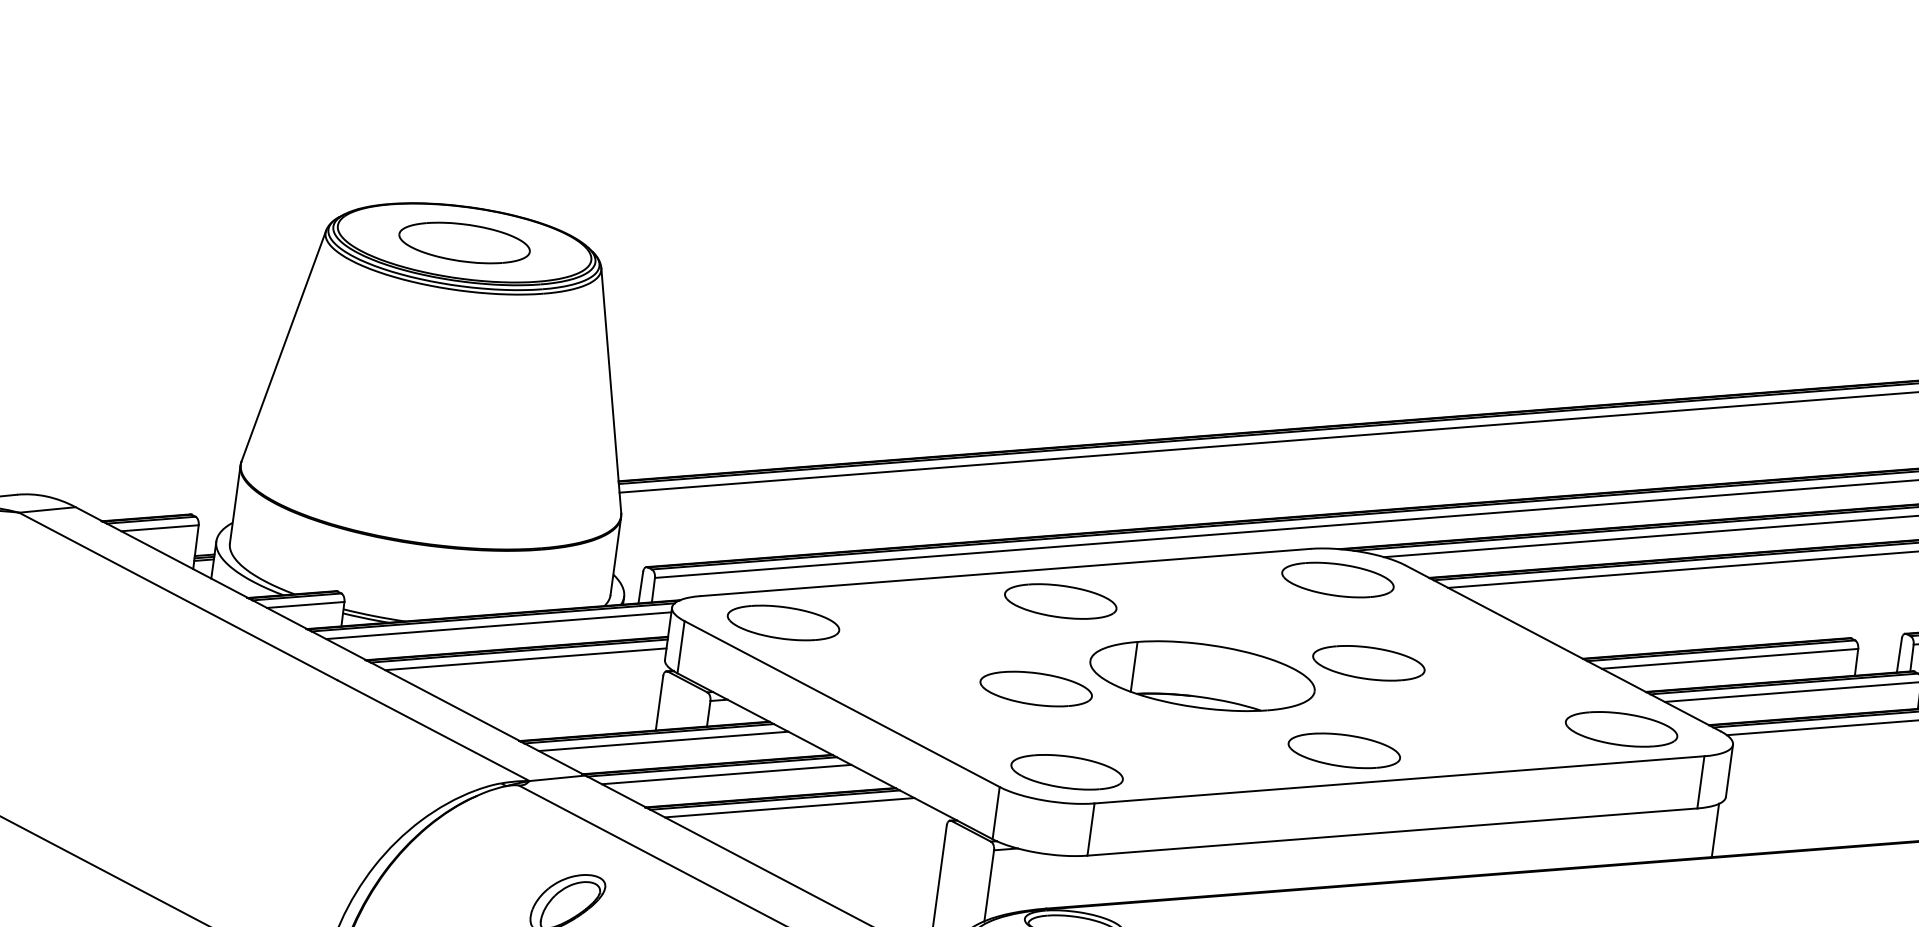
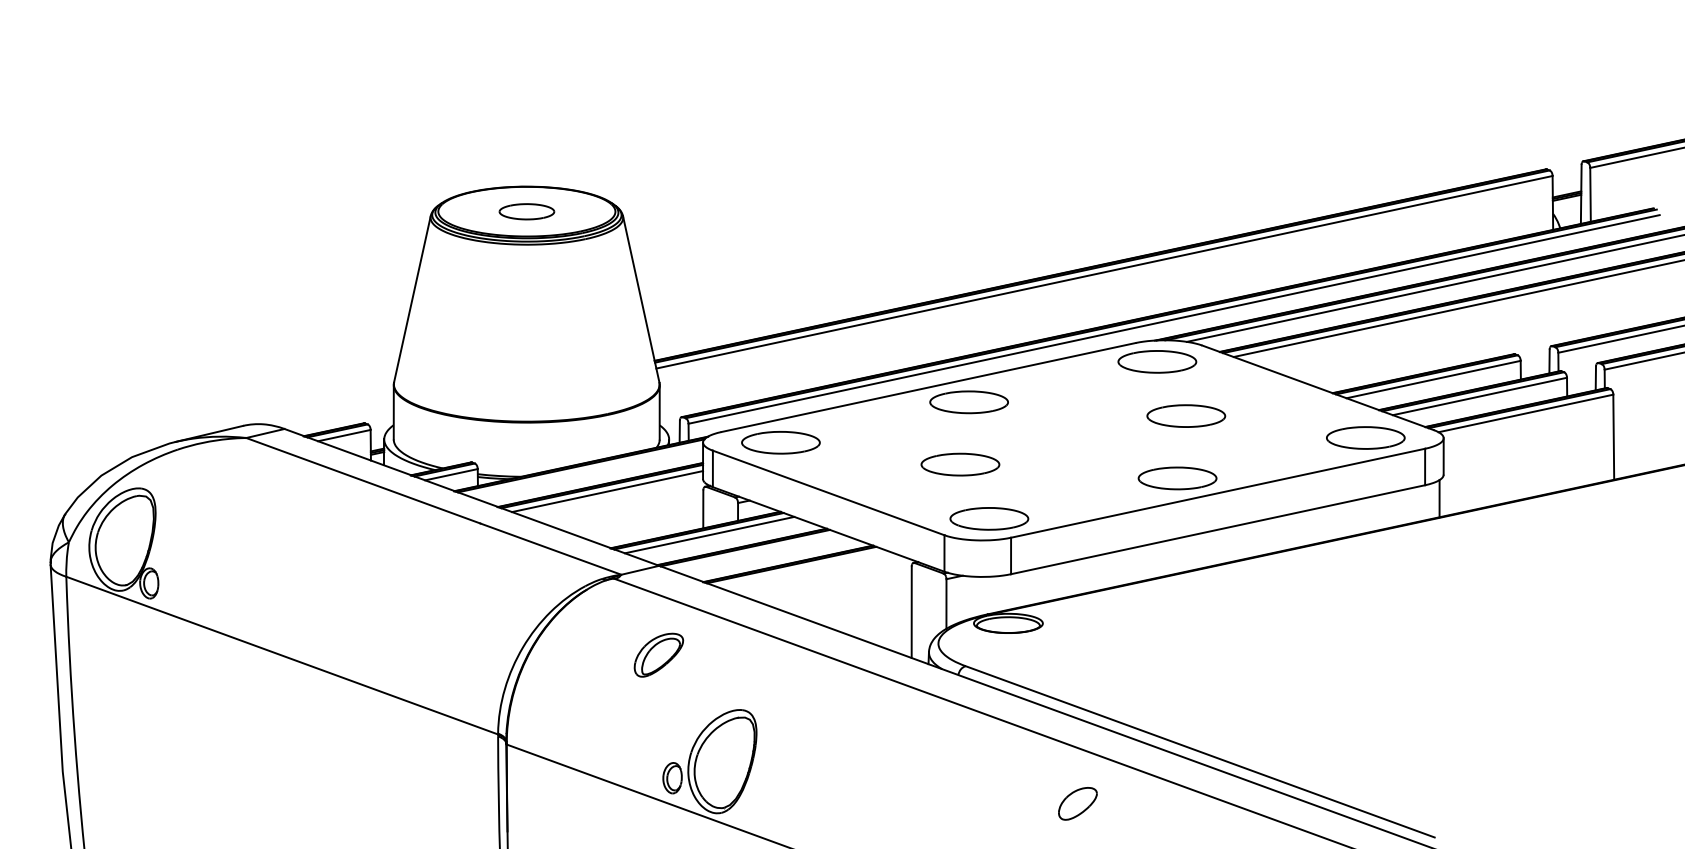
part: (464, 242) -> (526, 211), size x0.6
line: (498, 624) -> (585, 470), removed
part: (1202, 676) -> (1073, 440), removed
line: (726, 773) -> (755, 551), removed
line: (790, 807) -> (802, 568), removed

